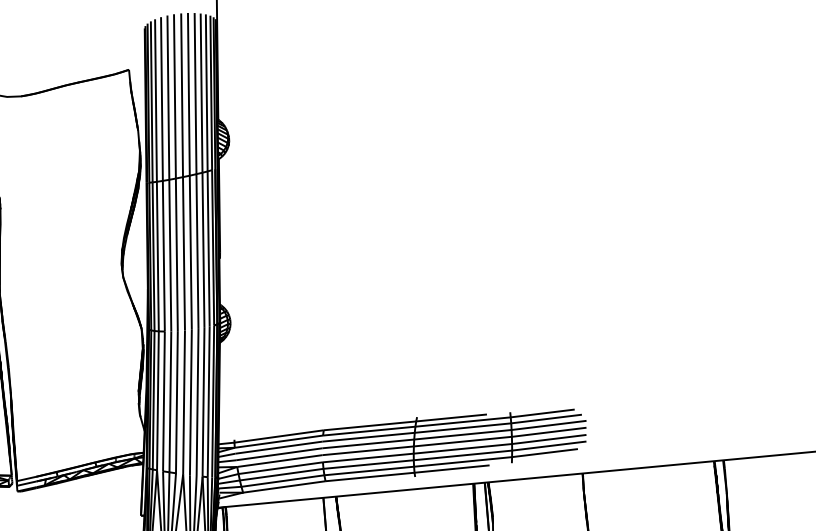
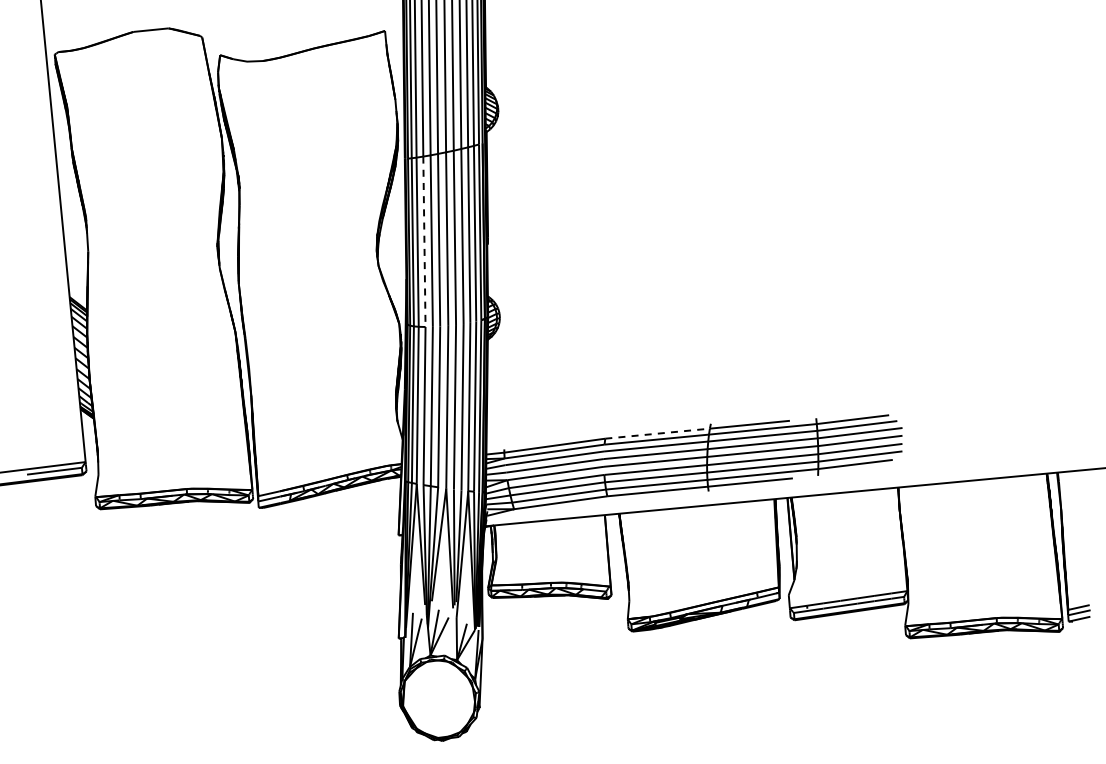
line: (163, 256) -> (424, 242), solid -> dashed
line: (369, 425) -> (657, 433), solid -> dashed

